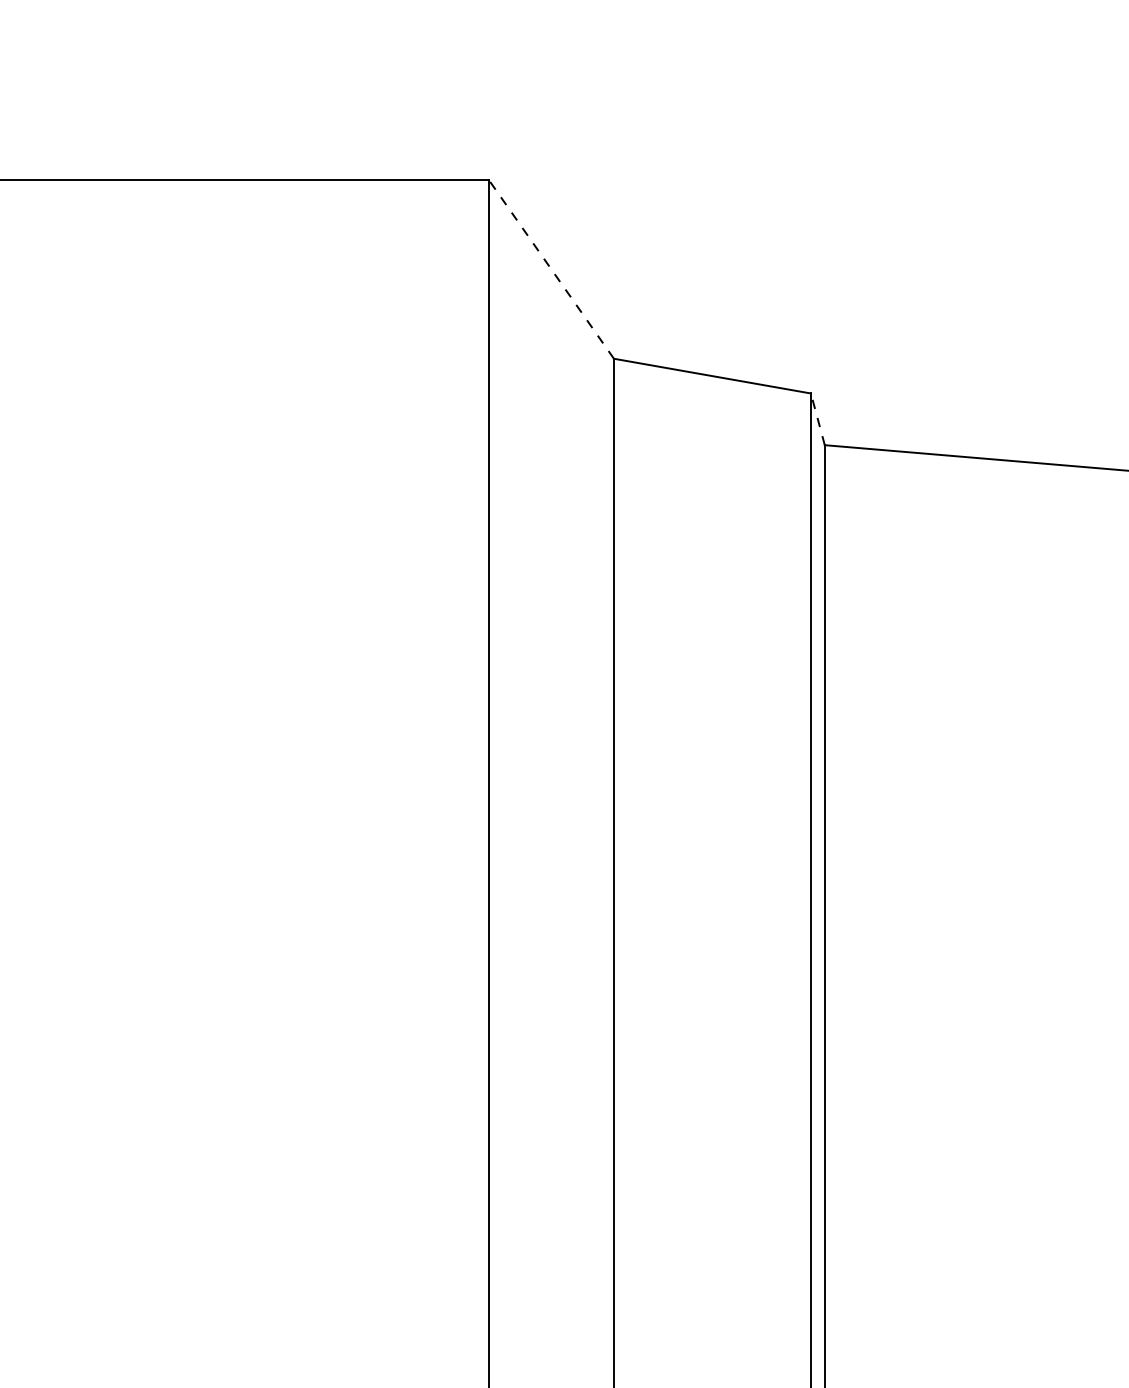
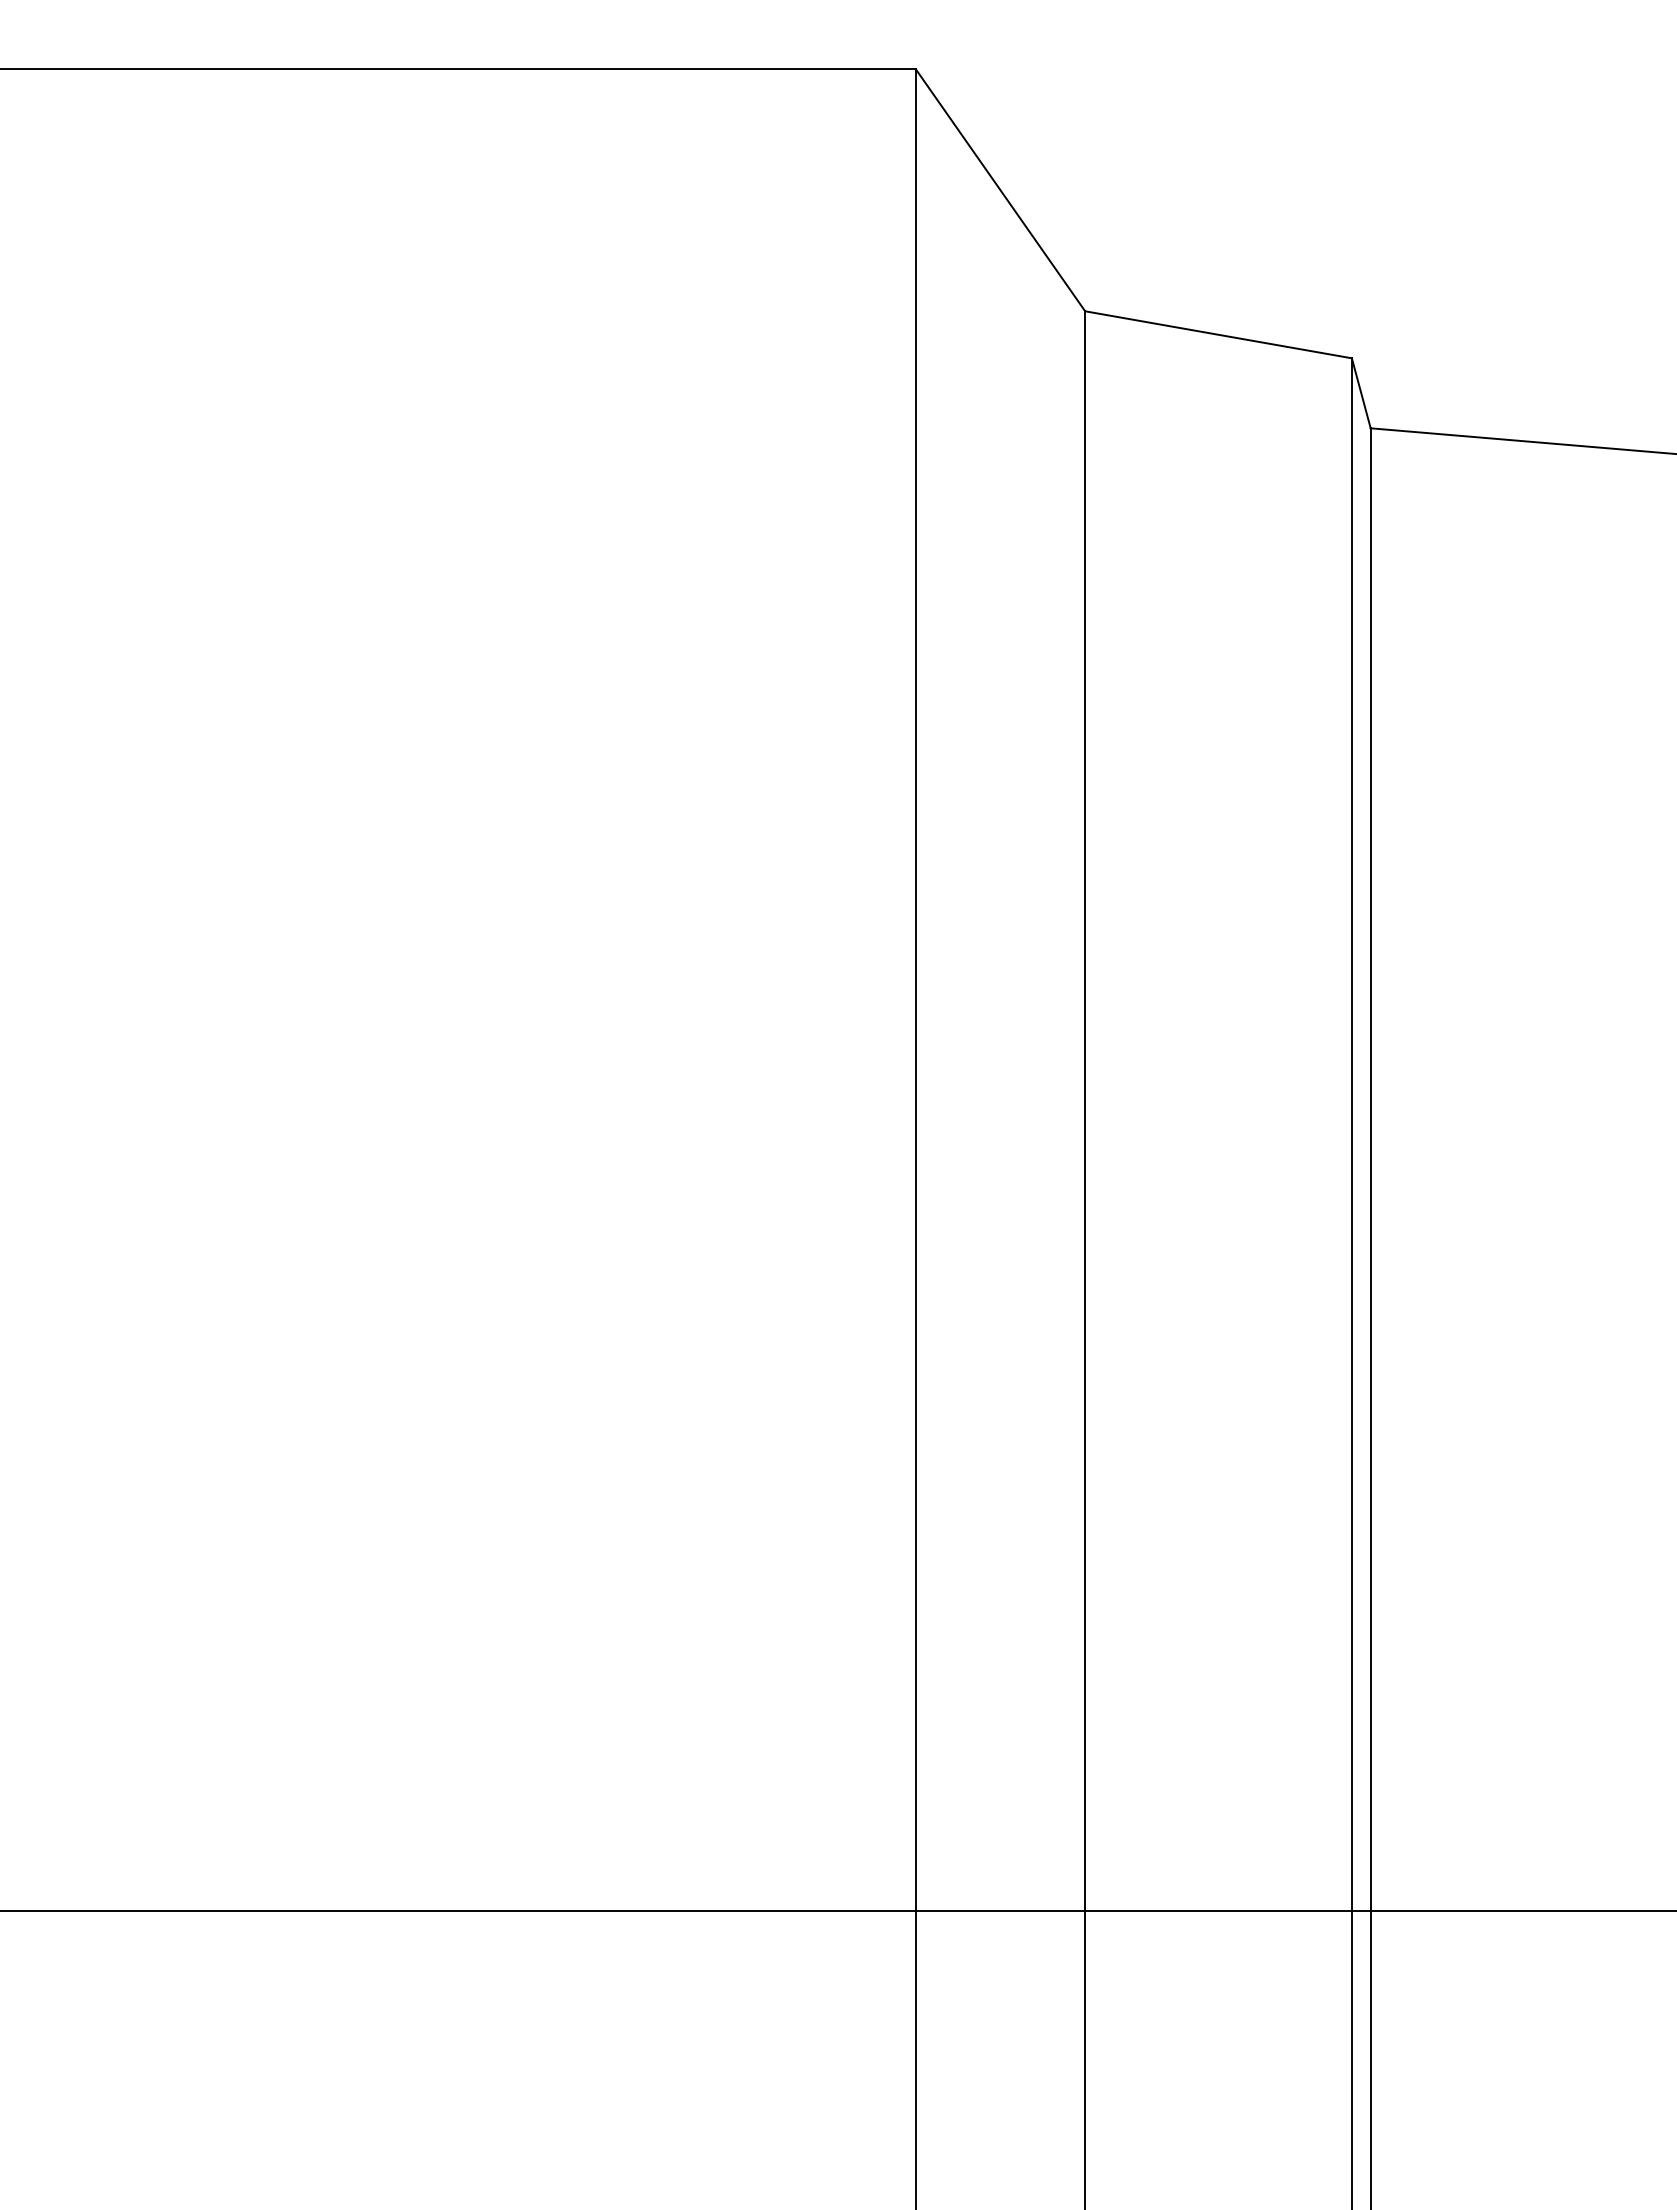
line: (551, 269) -> (1000, 190), dashed -> solid
line: (818, 418) -> (1361, 392), dashed -> solid

